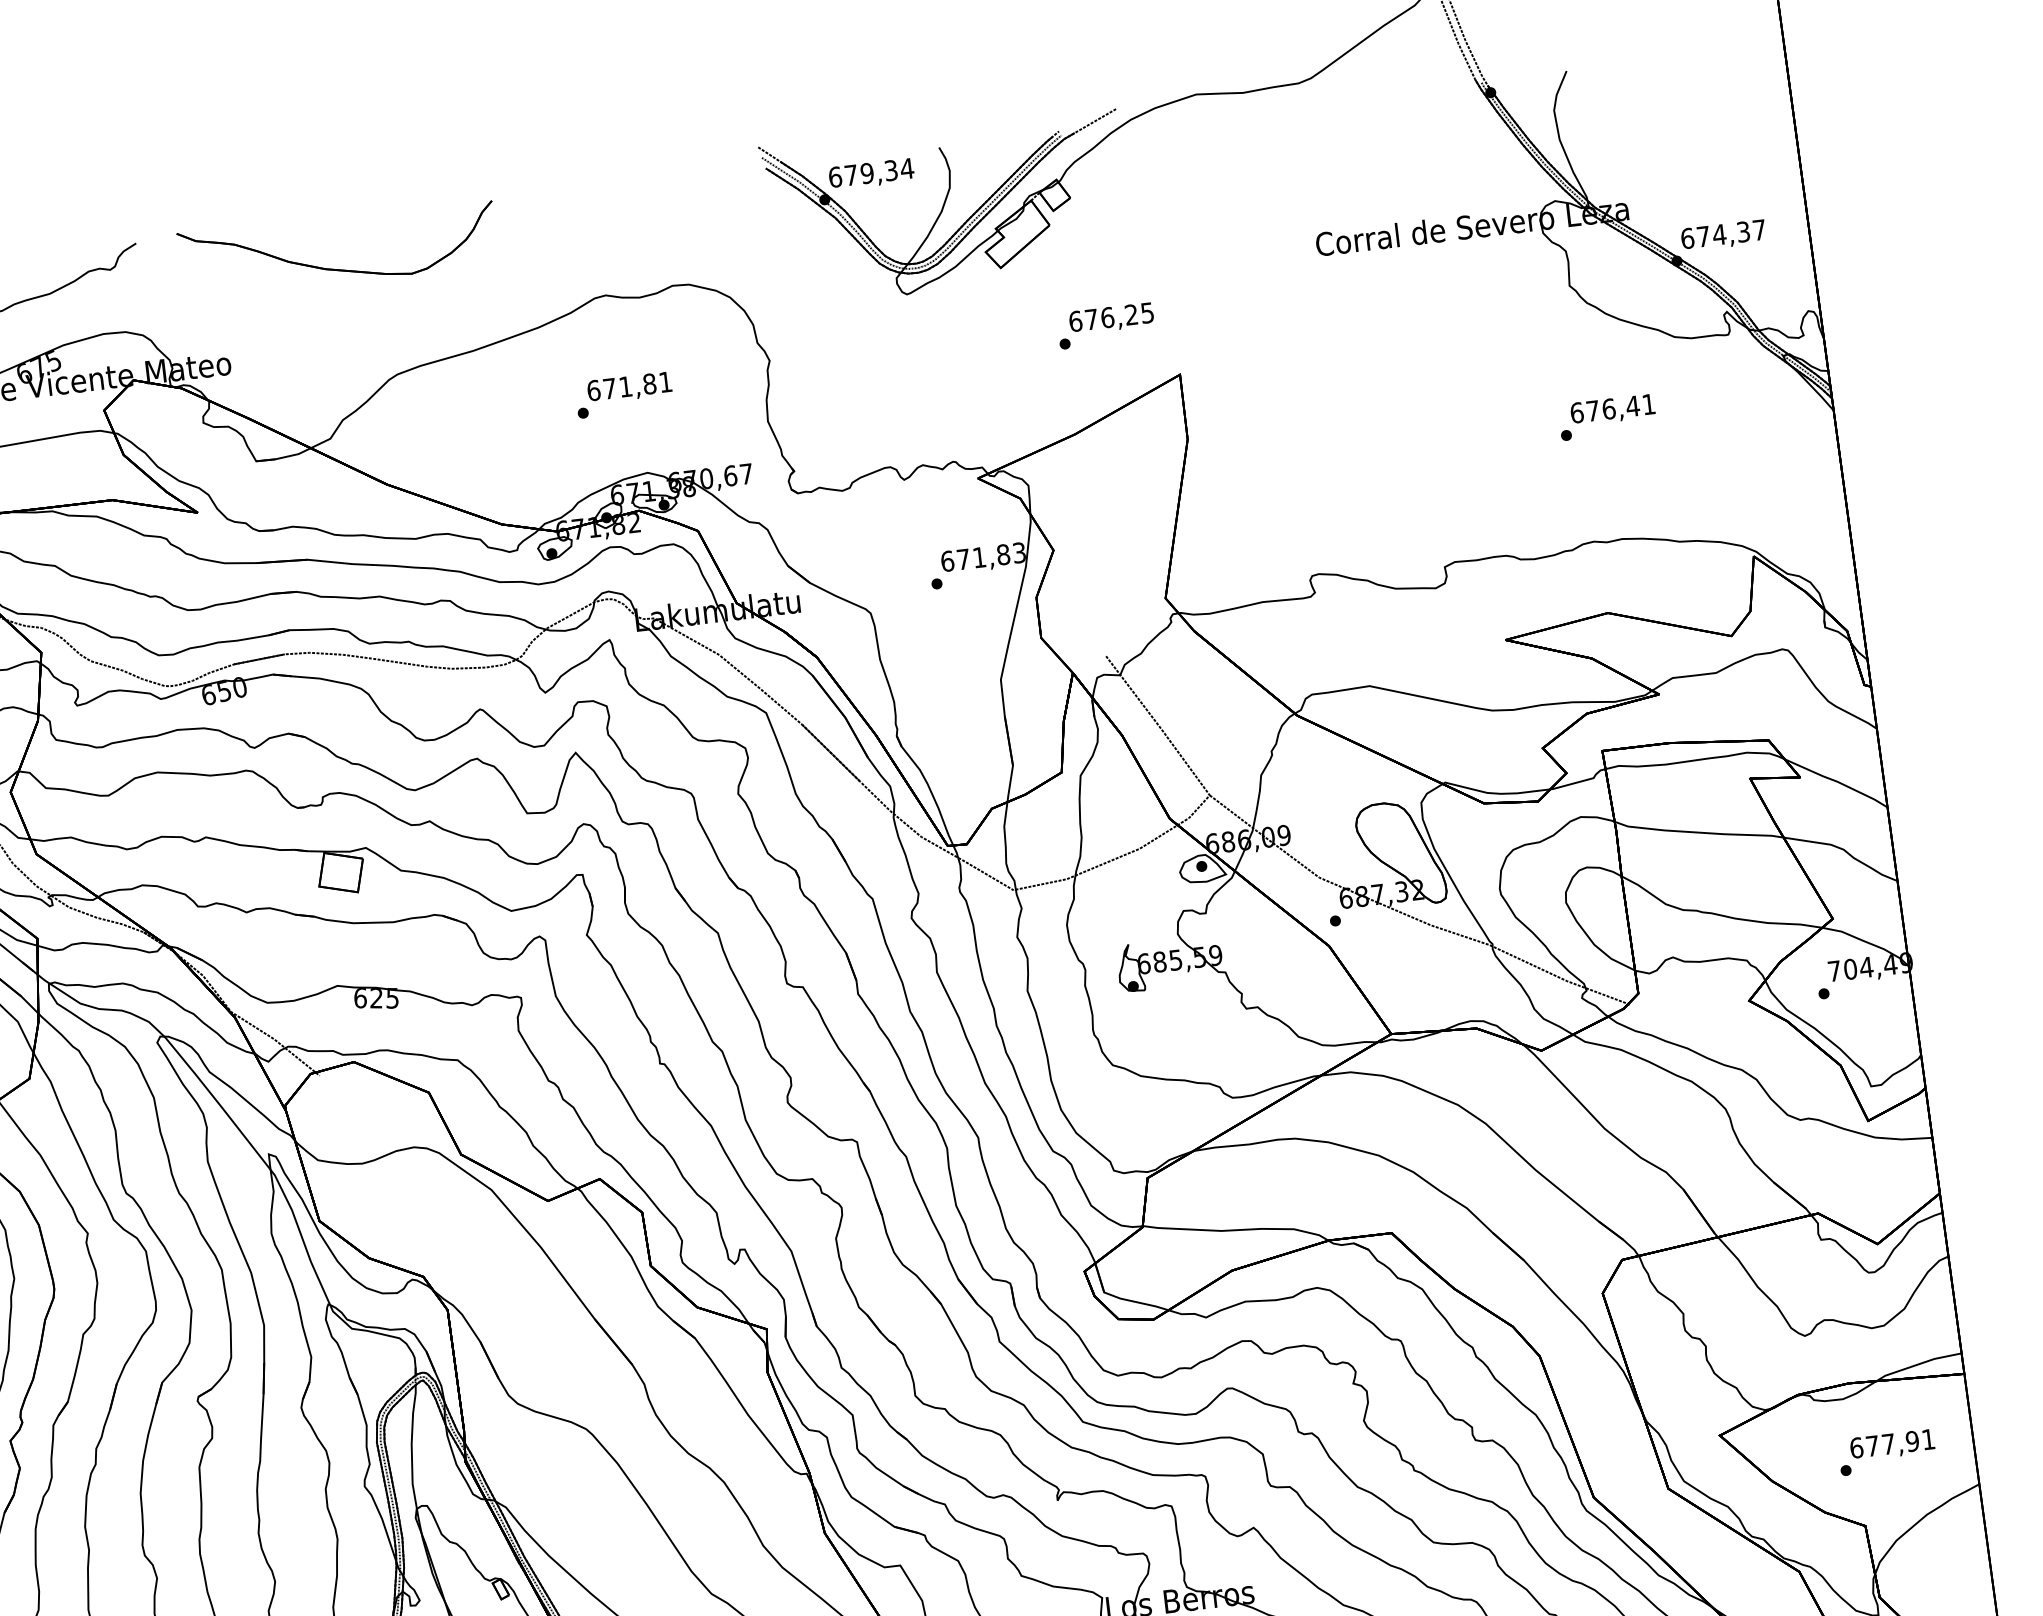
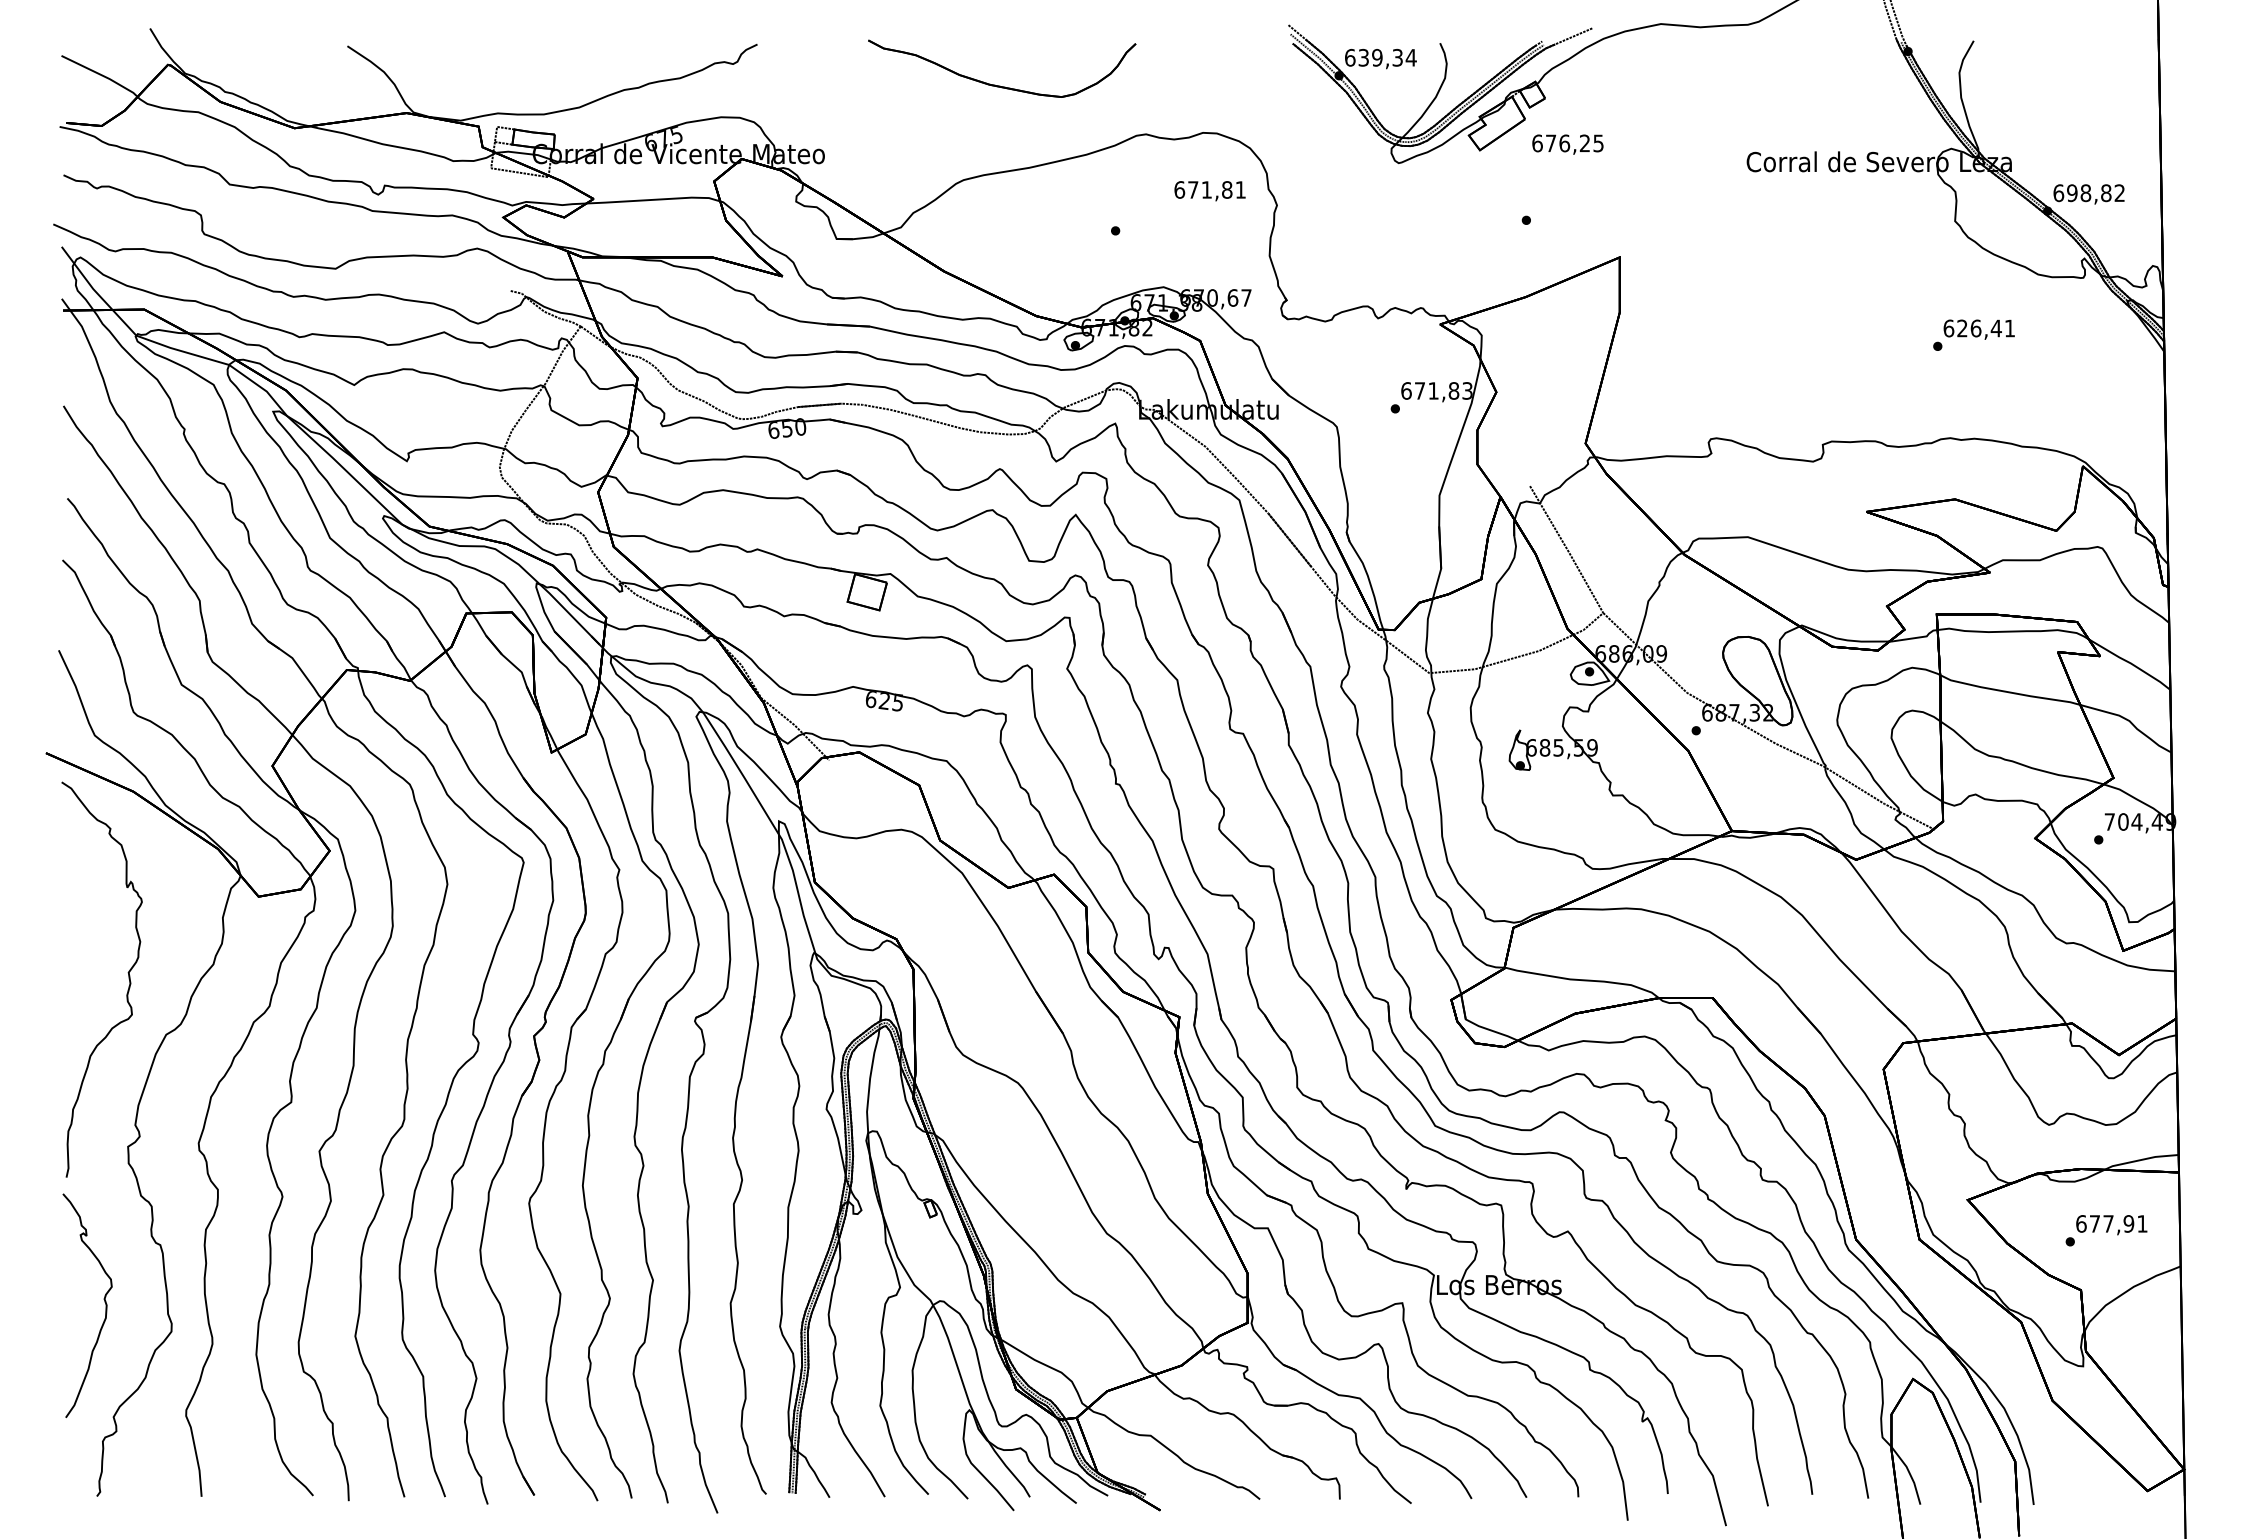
text: (850, 174) -> (1363, 57), 679,34 -> 639,34
text: (1730, 233) -> (2095, 193), 674,37 -> 698,82
part: (338, 268) -> (1000, 85), moved
text: (1111, 318) -> (1567, 144), moved
text: (629, 388) -> (1209, 191), moved
text: (1593, 411) -> (1962, 328), 676,41 -> 626,41

